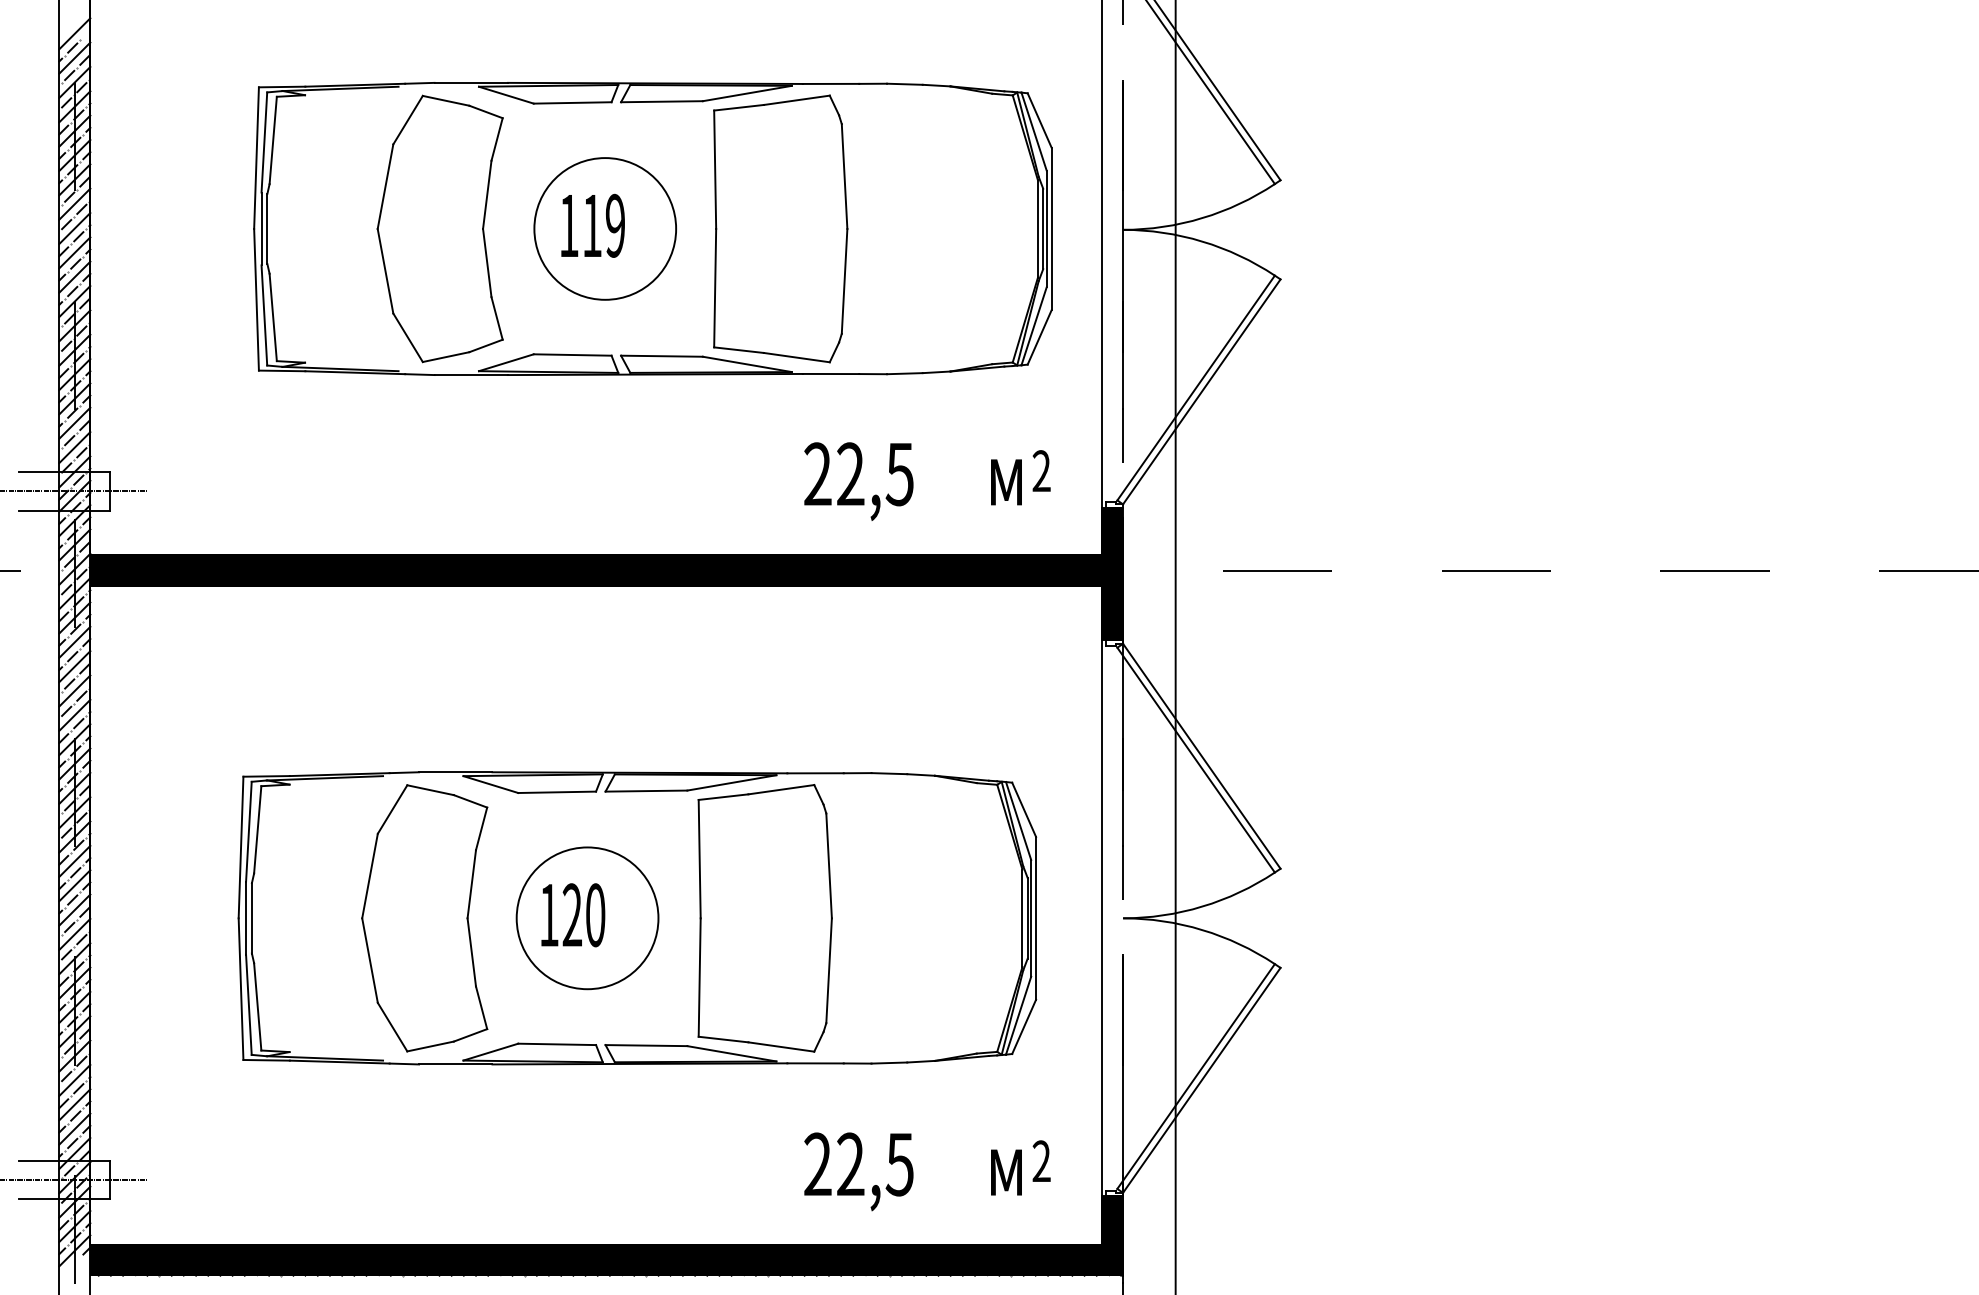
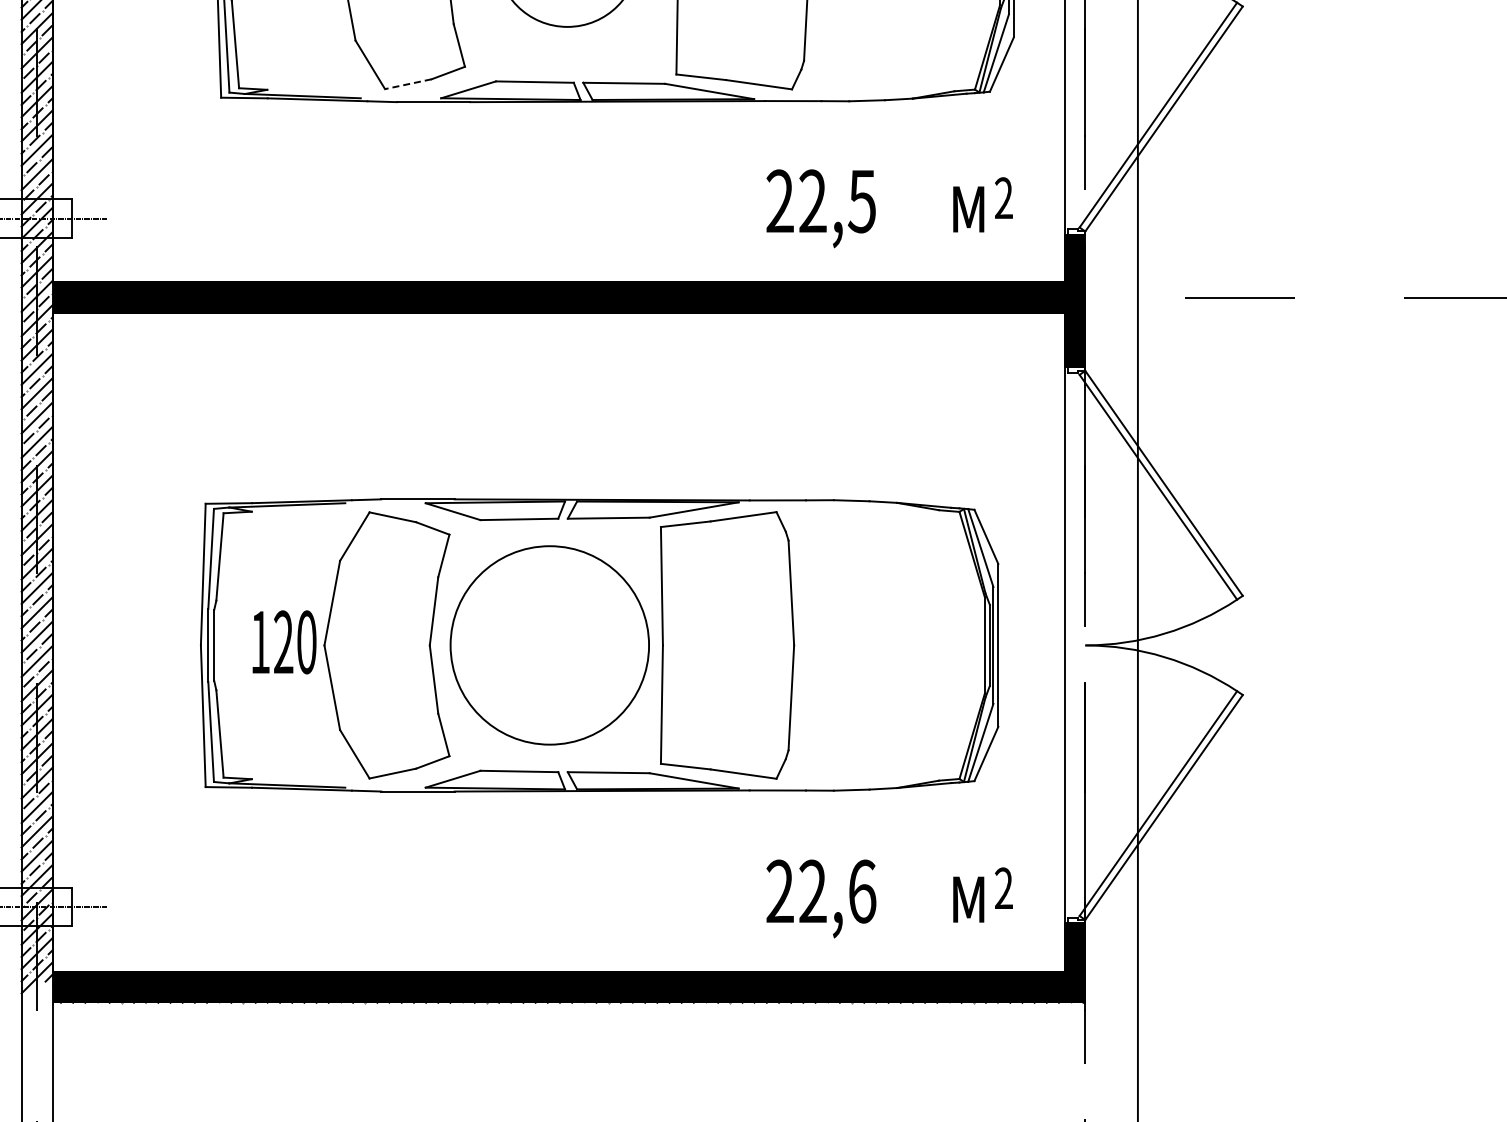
line: (446, 357) -> (408, 84), solid -> dashed
text: (573, 915) -> (284, 642), moved
circle: (587, 918) -> (549, 645), size x1.4
text: (899, 1164) -> (861, 891), 22,5 -> 22,6

